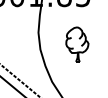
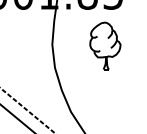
part: (77, 44) -> (105, 45), moved

